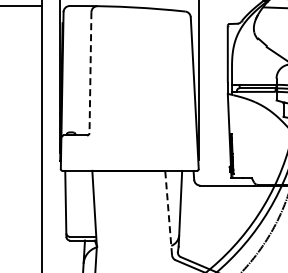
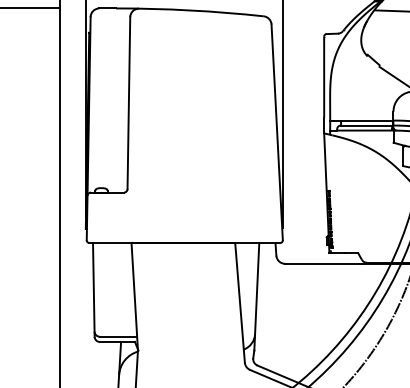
line: (90, 73) -> (128, 104), dashed -> solid
line: (168, 212) -> (239, 302), dashed -> solid

